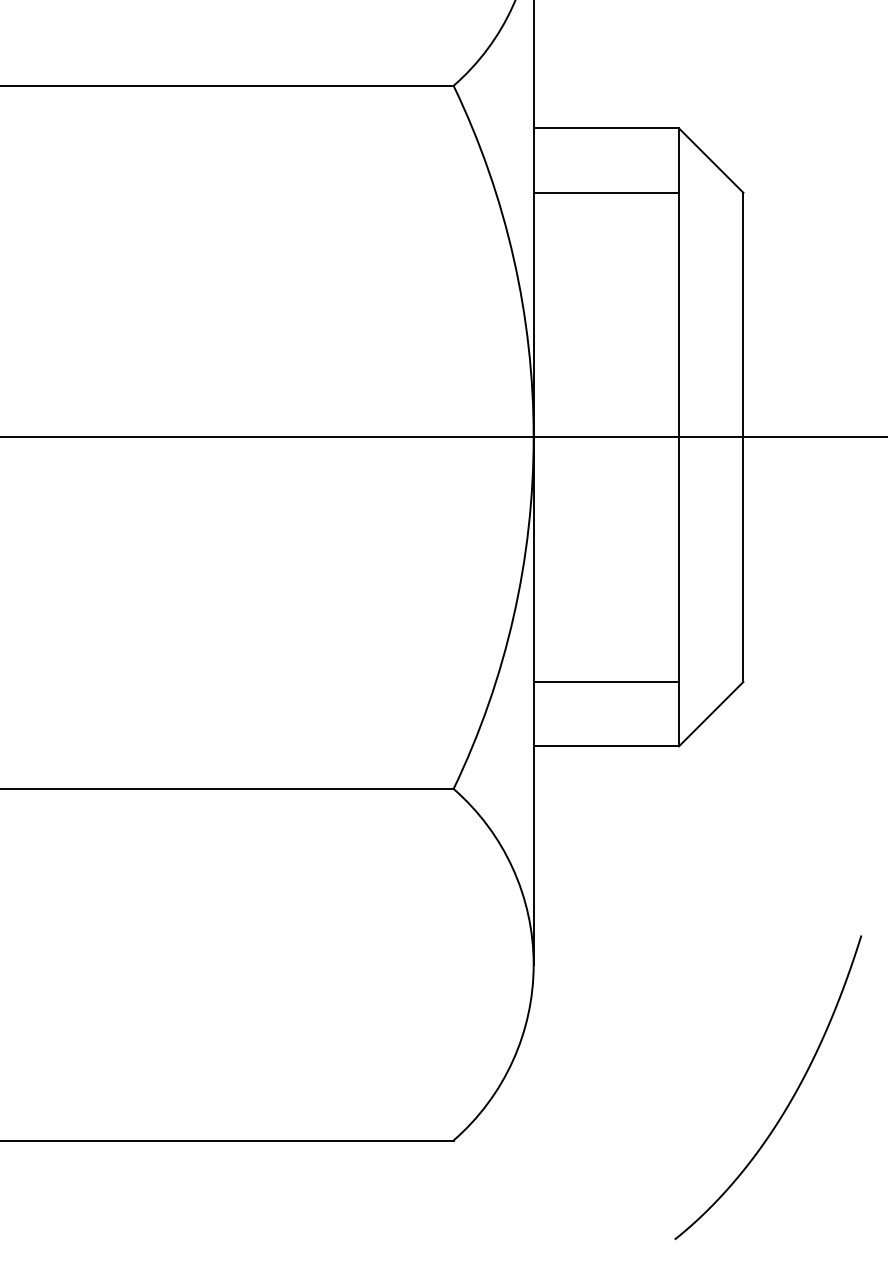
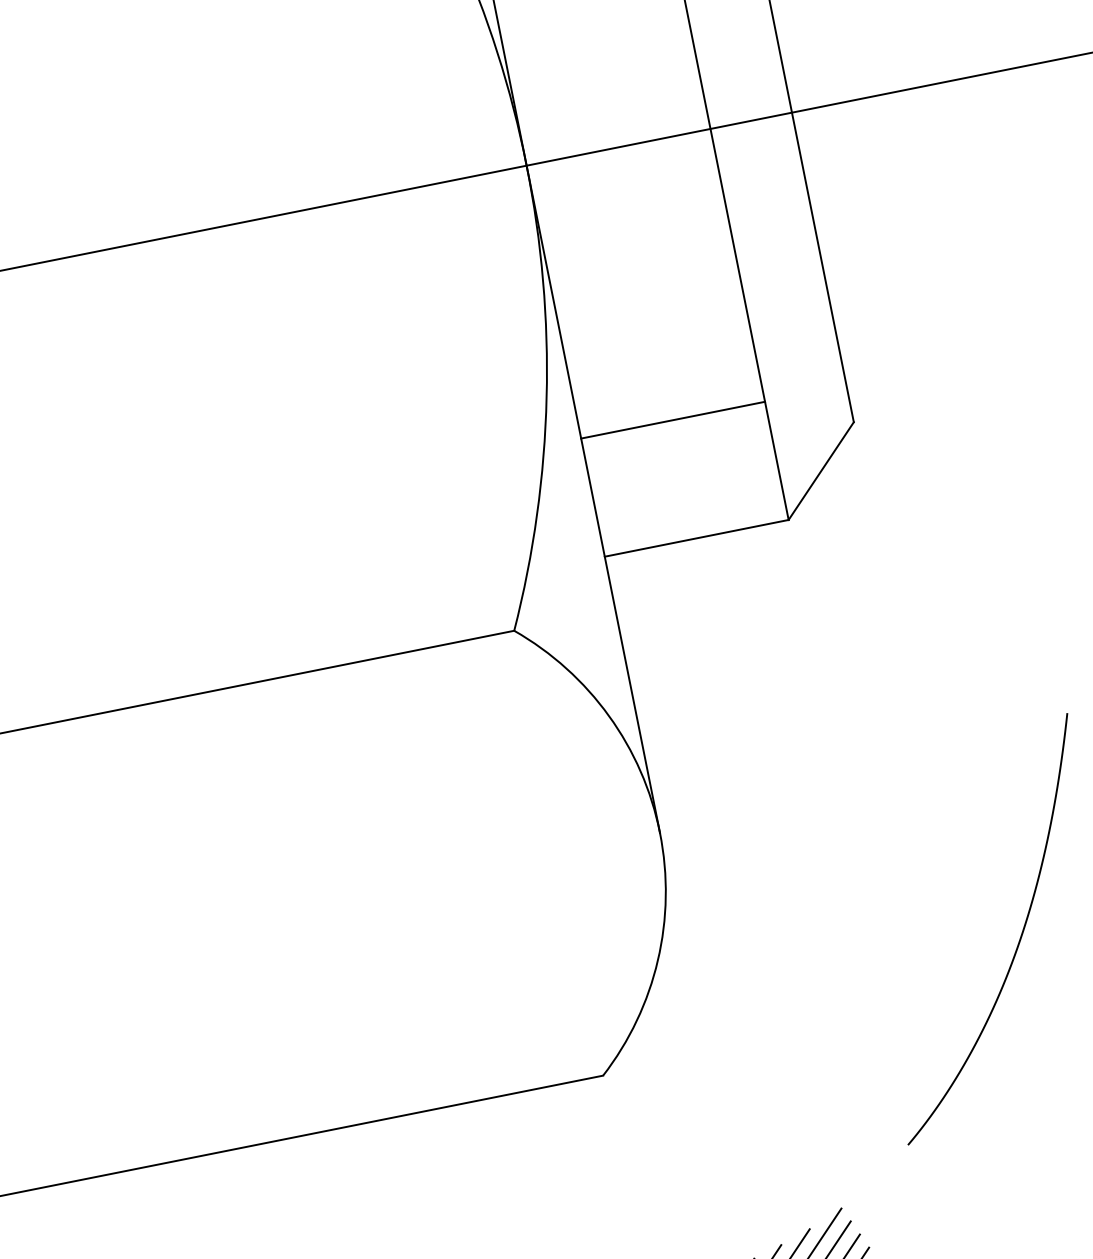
line: (605, 682) -> (672, 421), moved

